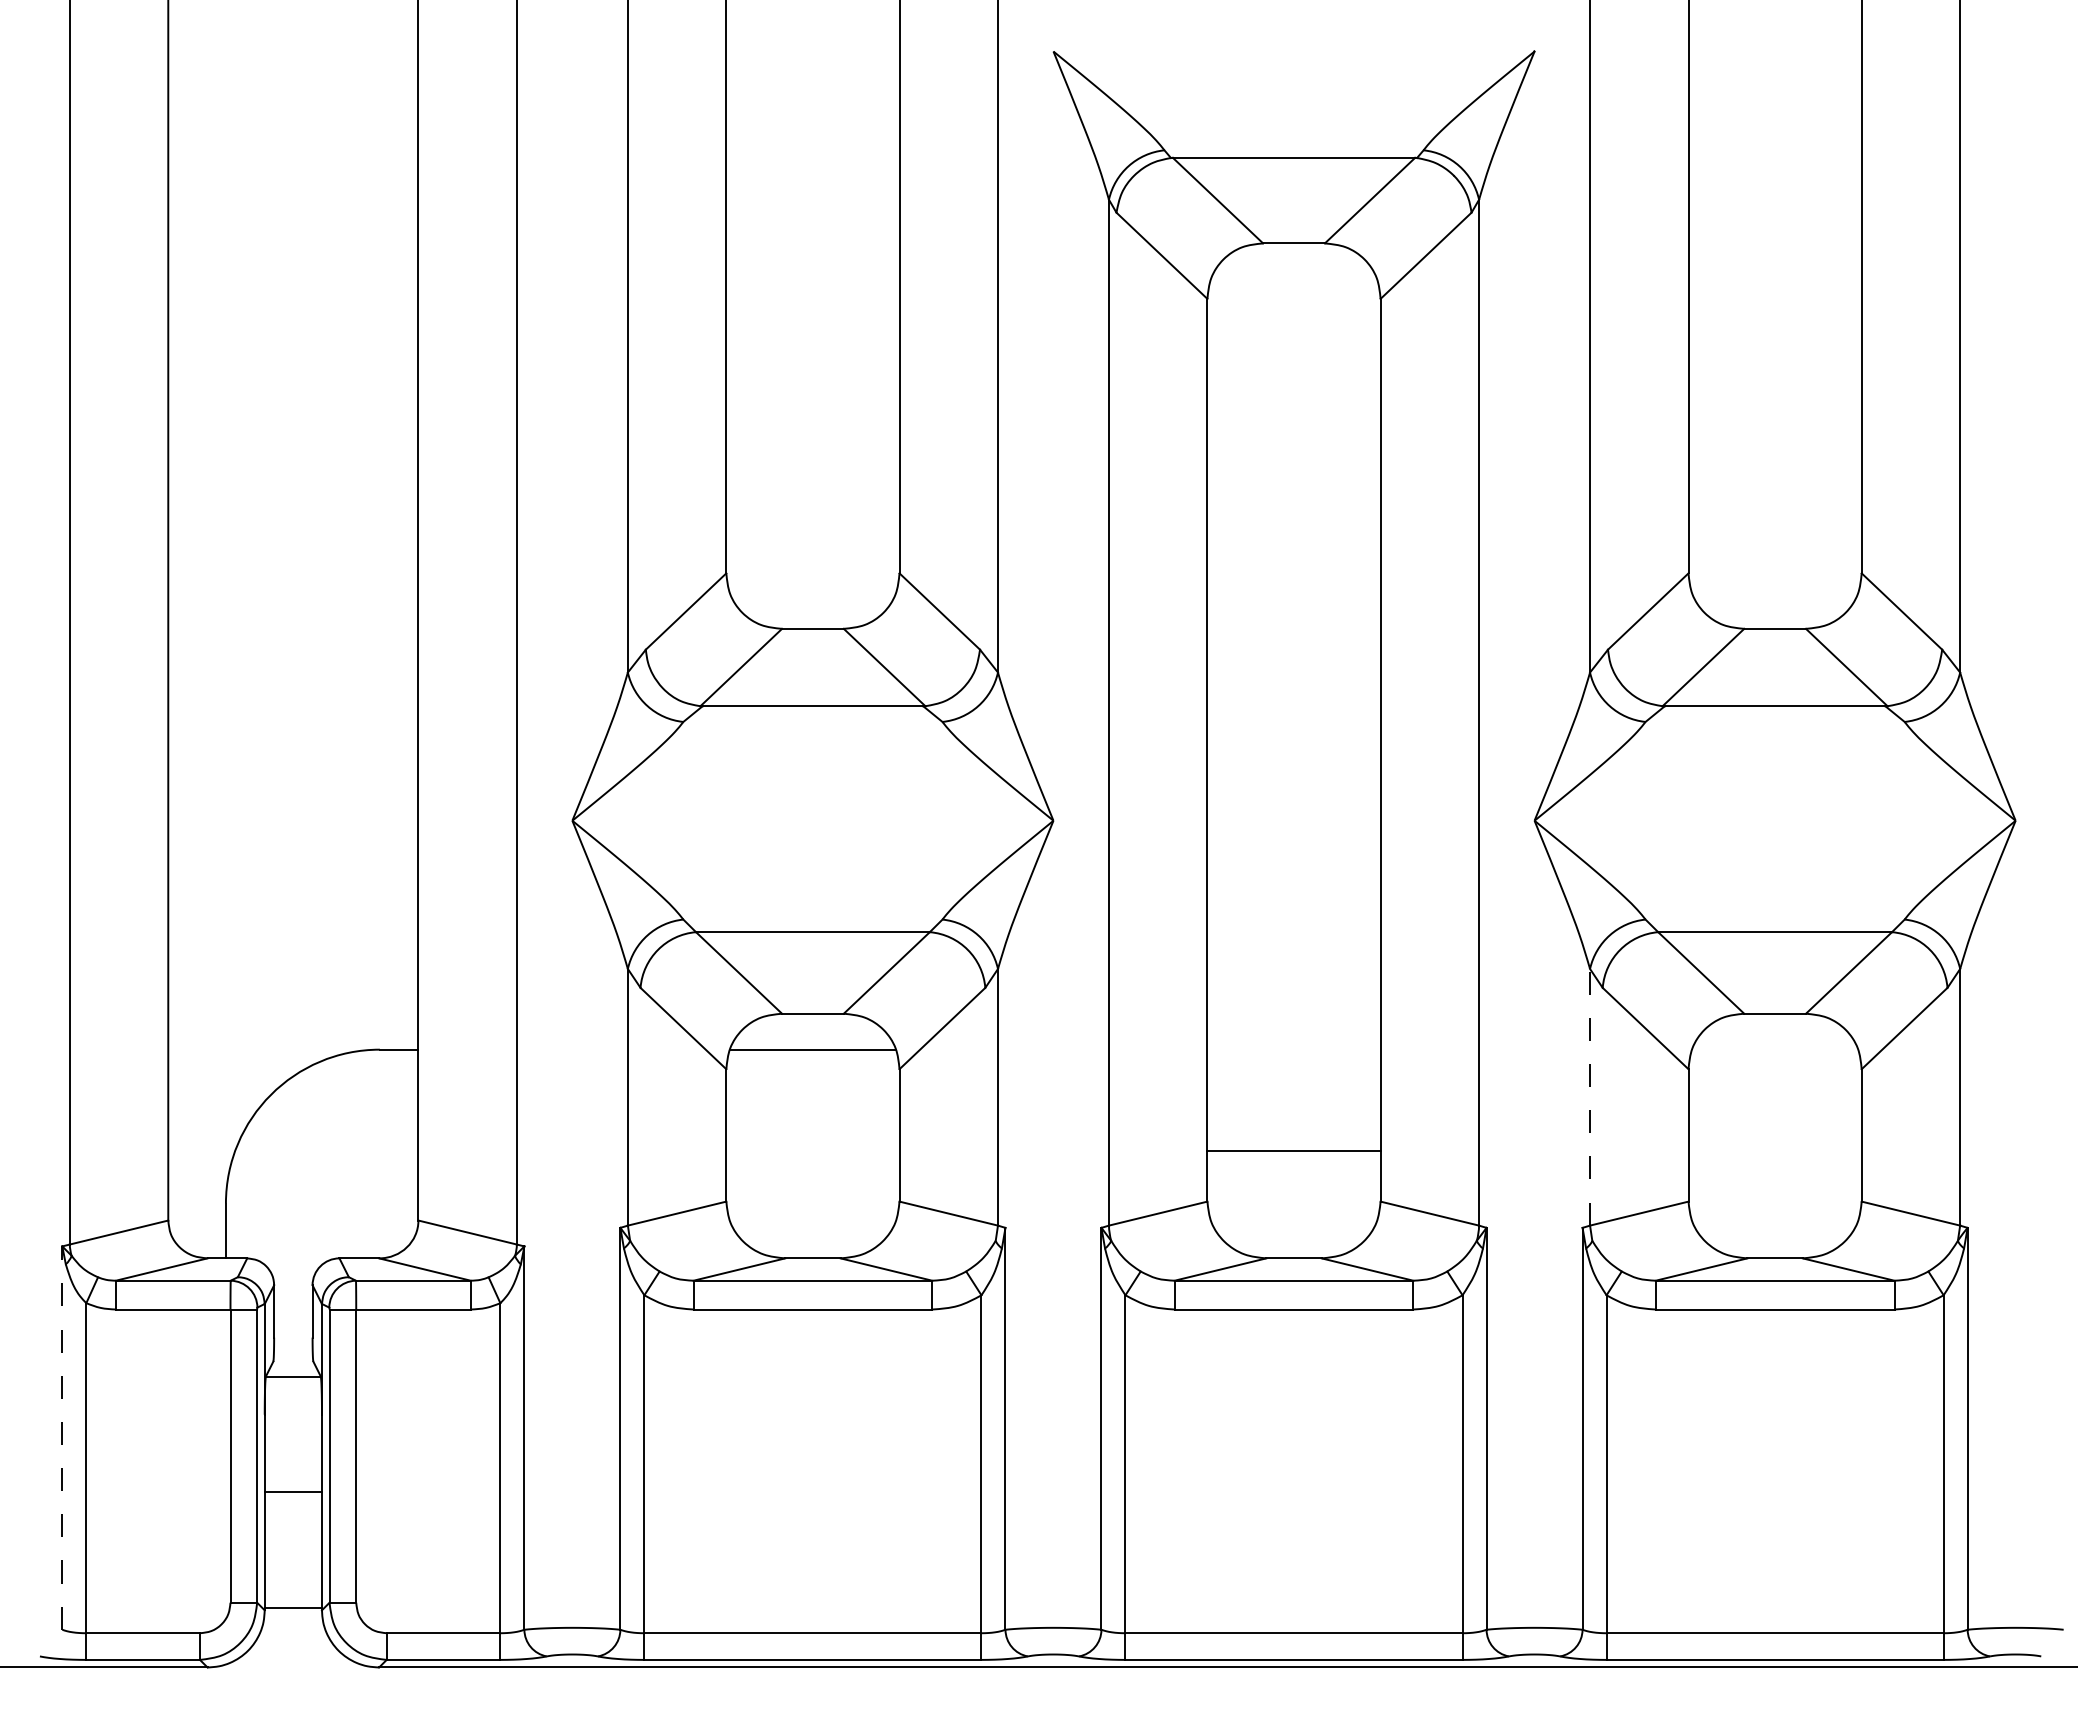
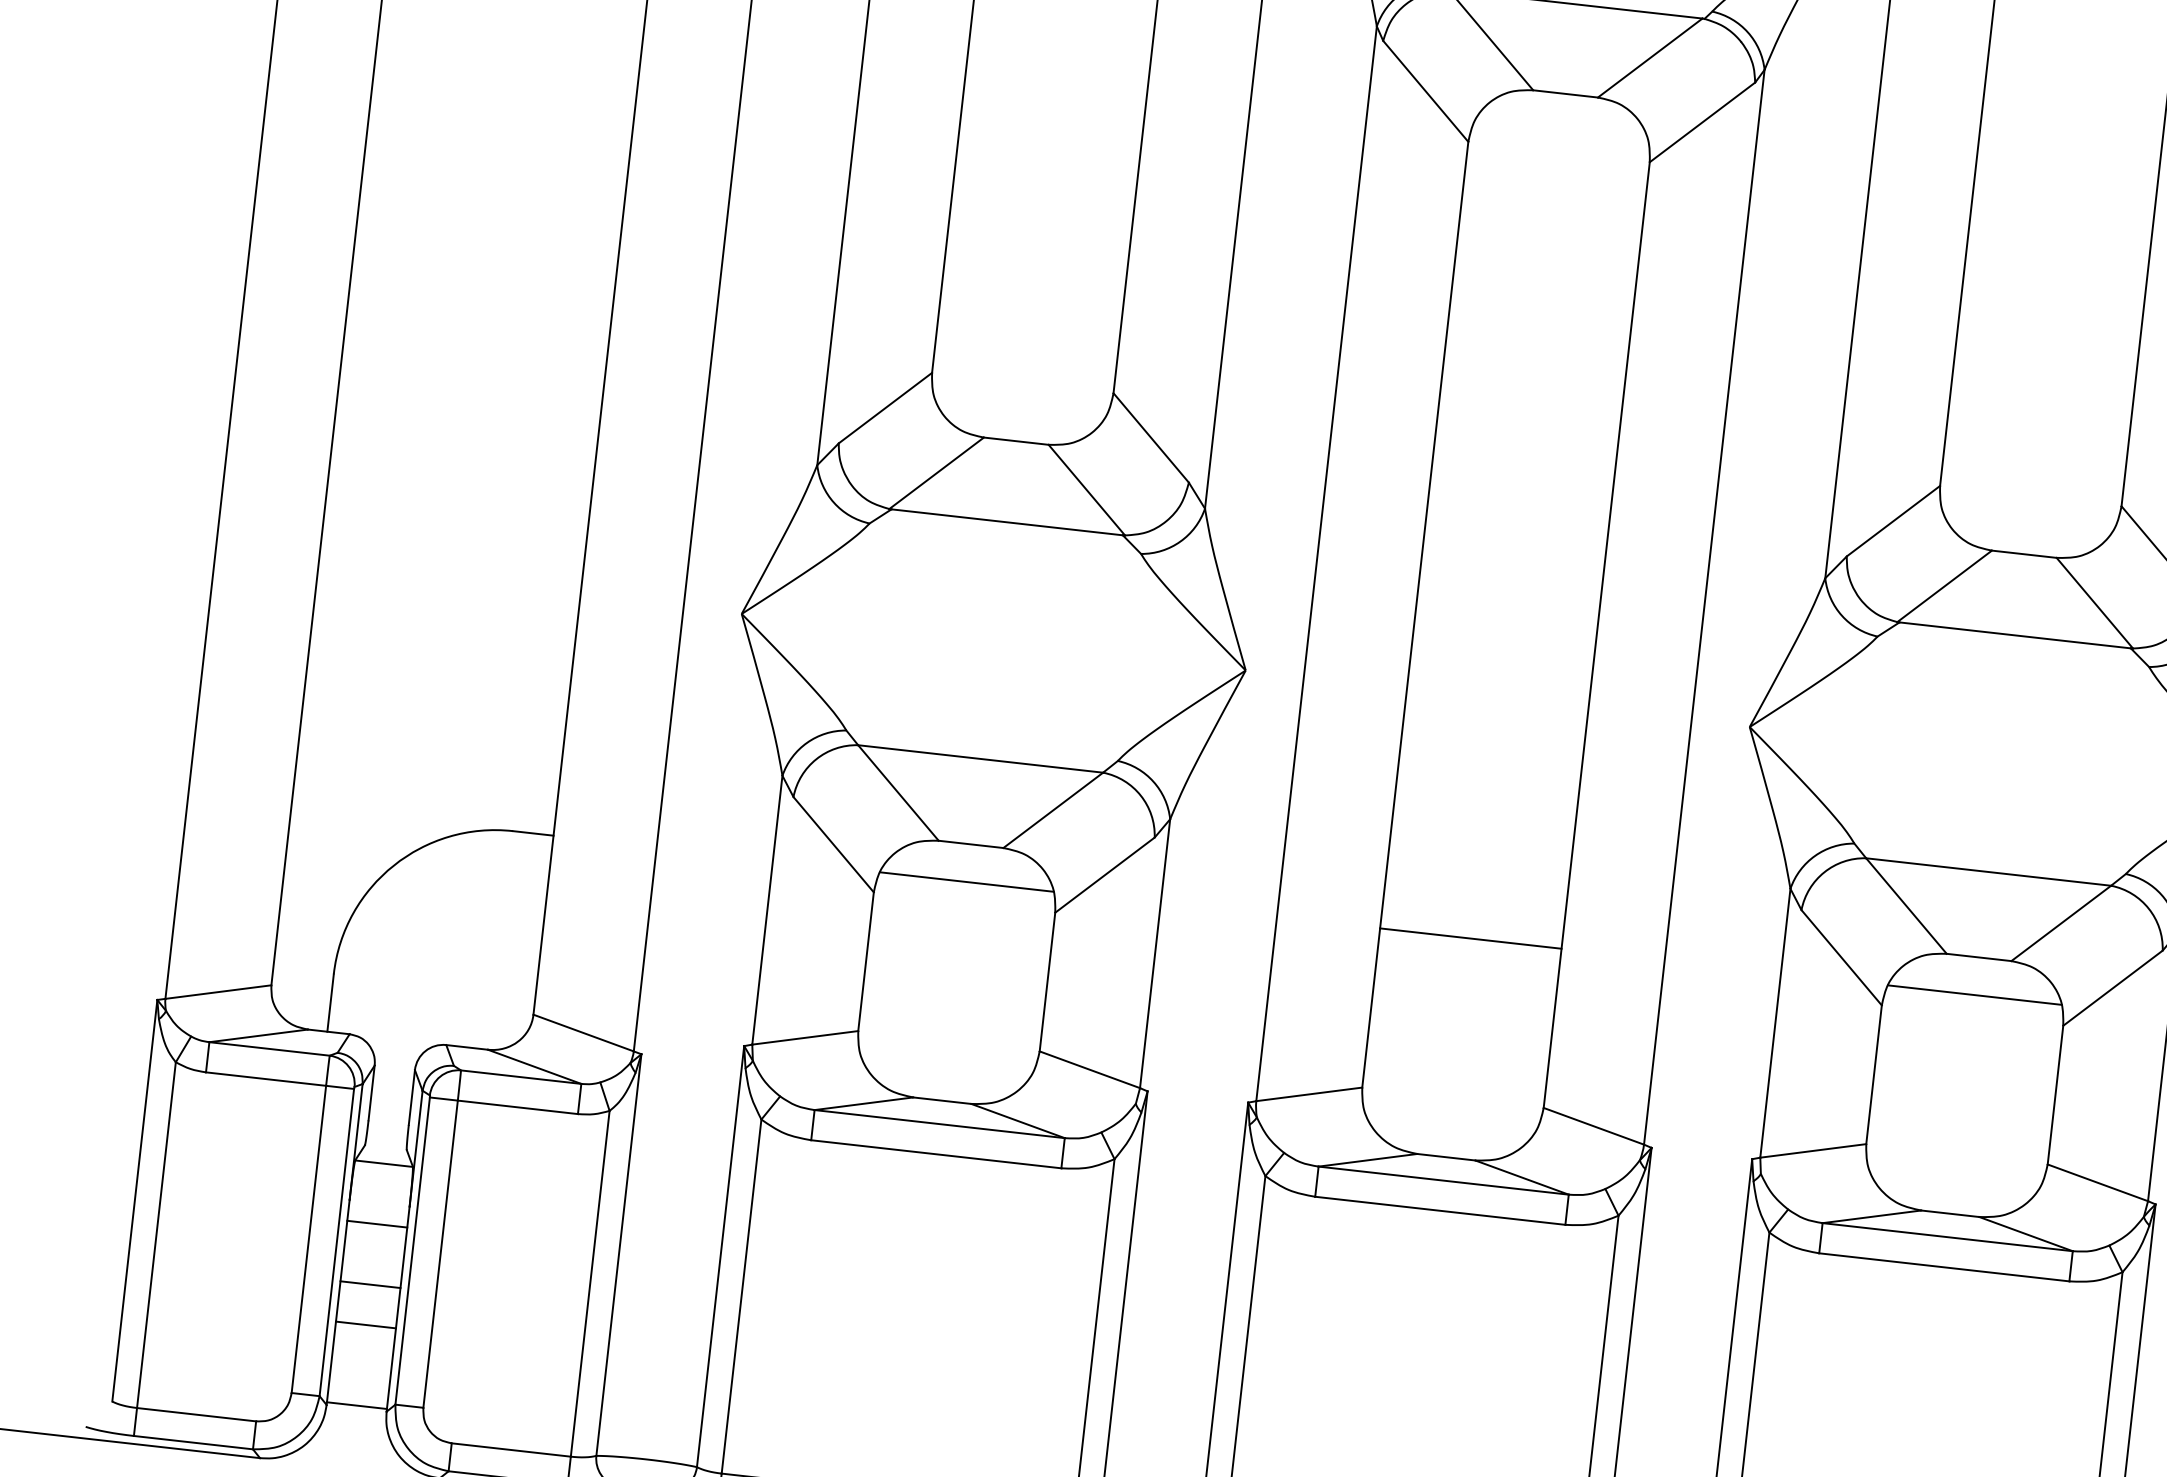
line: (1775, 1049) -> (1975, 994), added
line: (1590, 1096) -> (1775, 1022), dashed -> solid
line: (1293, 1150) -> (1470, 938), moved
line: (292, 1434) -> (376, 1224), added
line: (62, 1438) -> (134, 1201), dashed -> solid
line: (292, 1530) -> (365, 1324), added

